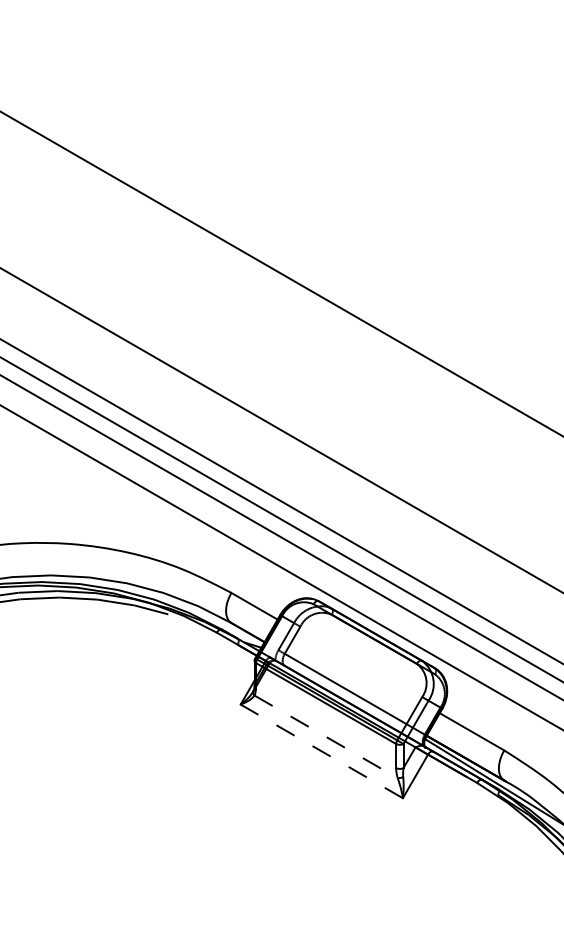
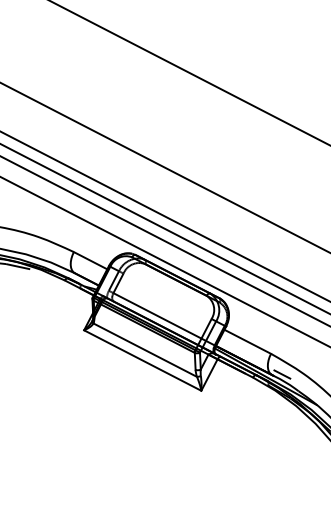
line: (326, 736) -> (145, 349), dashed -> solid
line: (321, 751) -> (142, 360), dashed -> solid
line: (518, 780) -> (282, 374), added

